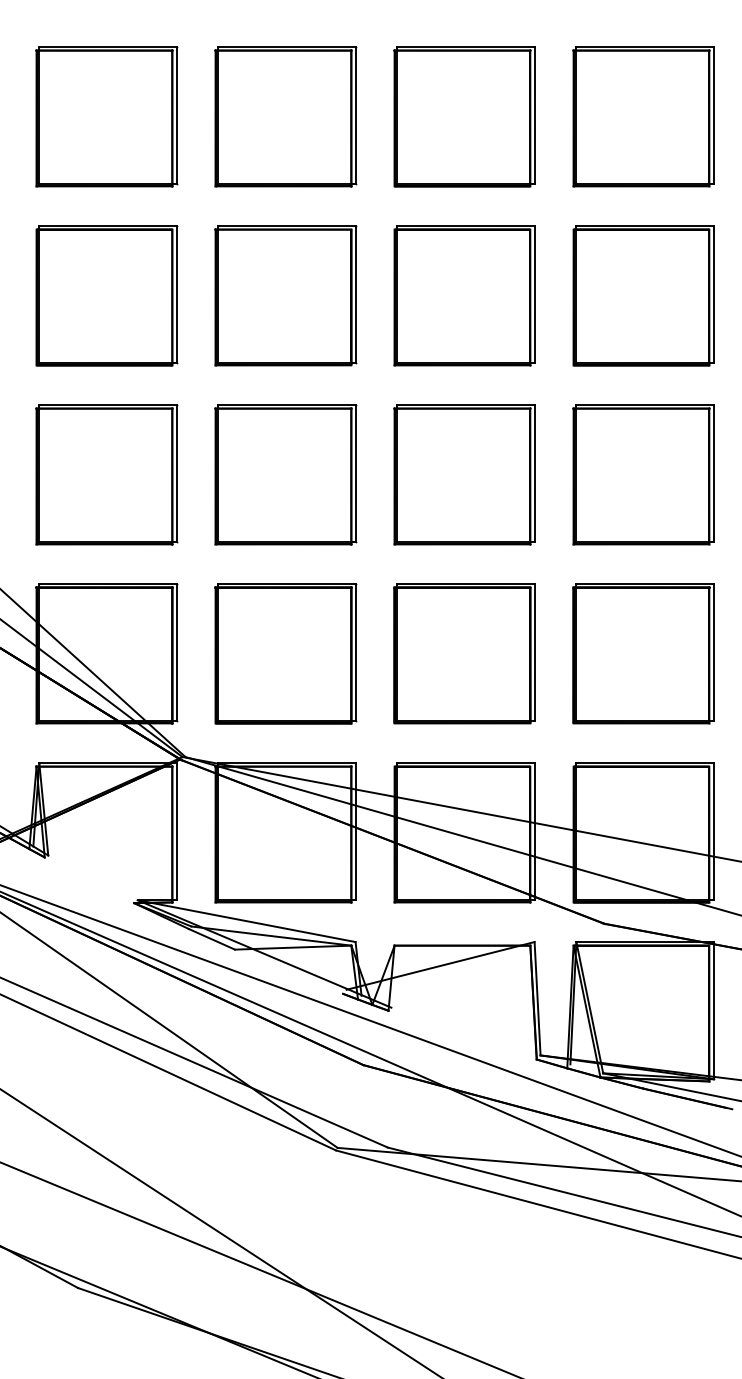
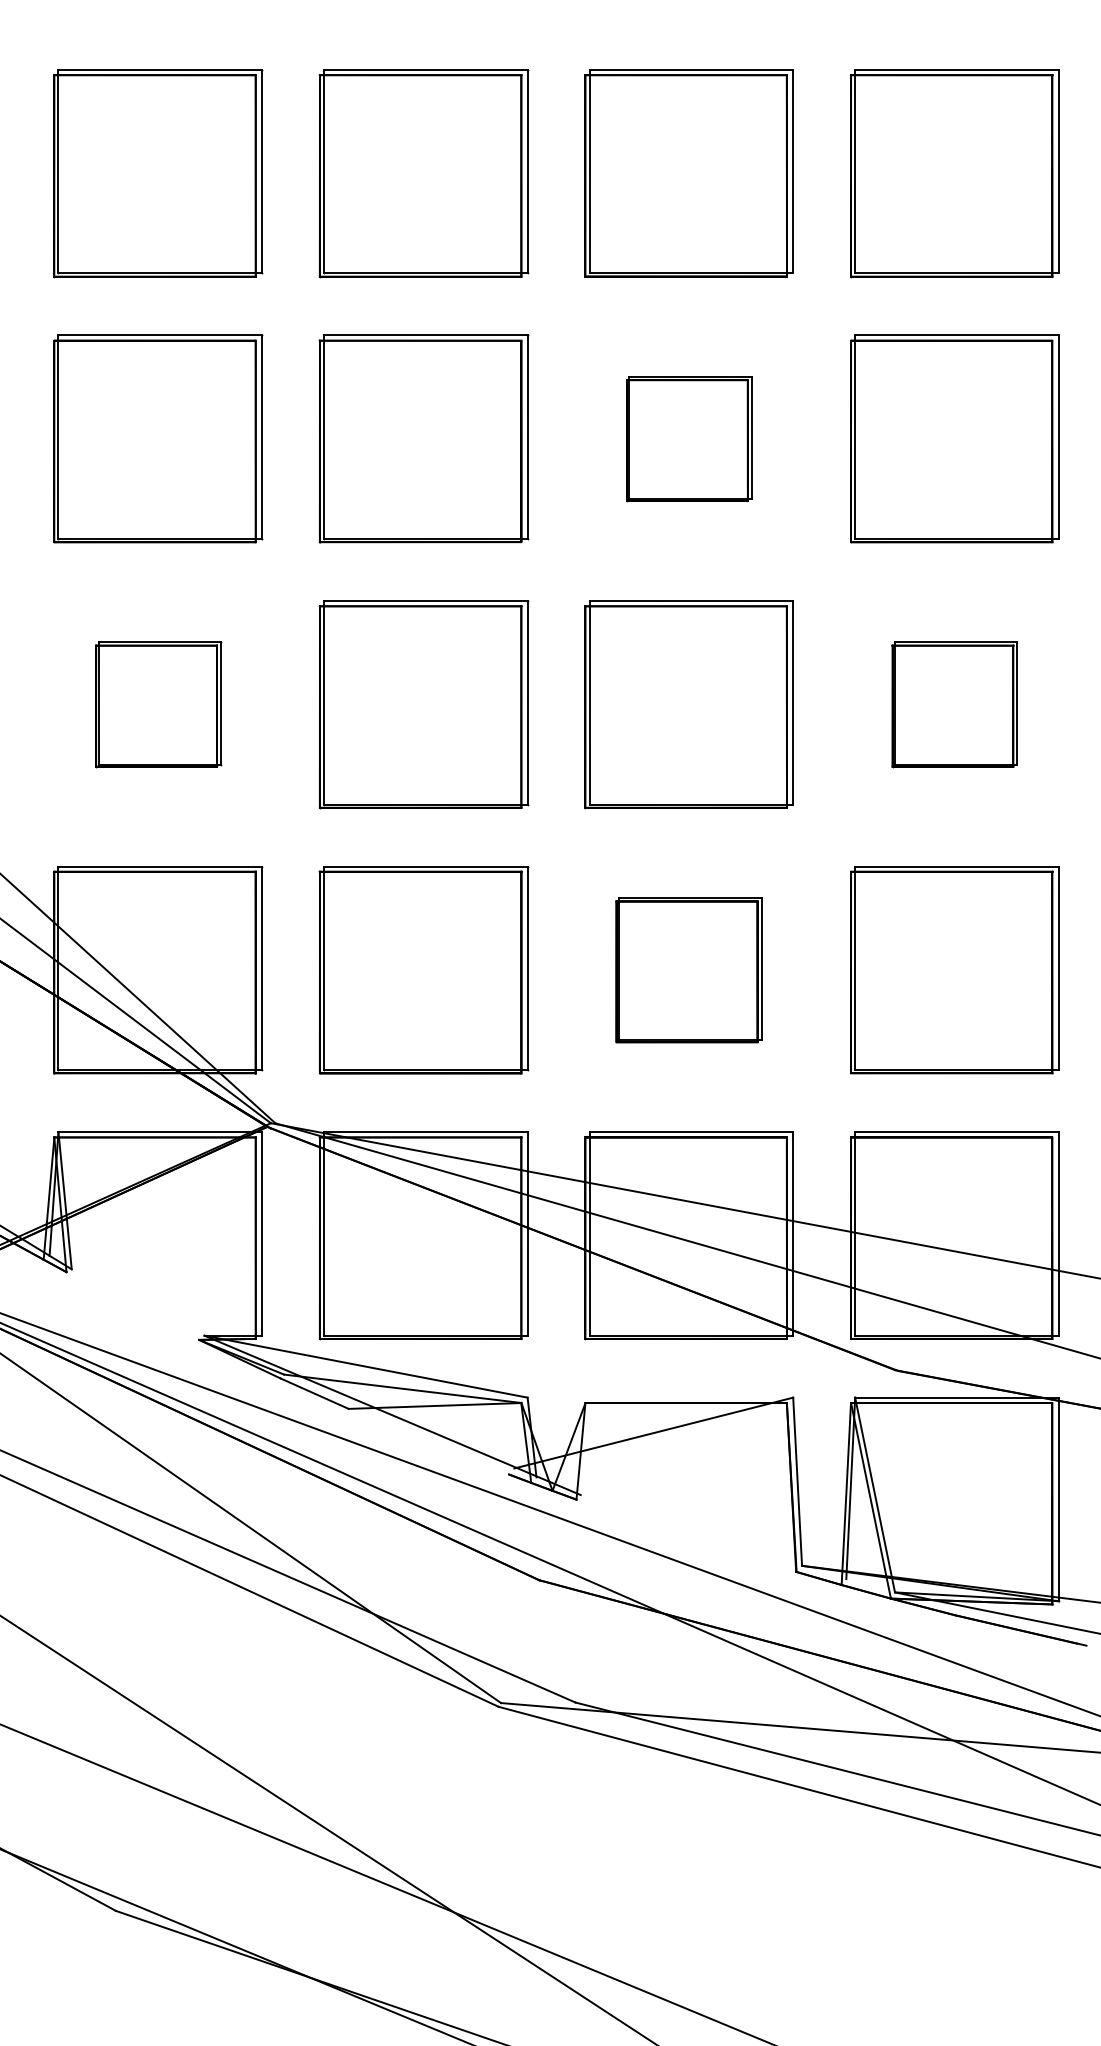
part: (464, 295) -> (689, 438), size x0.6
part: (106, 474) -> (158, 704), size x0.6
part: (643, 474) -> (954, 704), size x0.6
part: (464, 653) -> (689, 969), size x0.7

